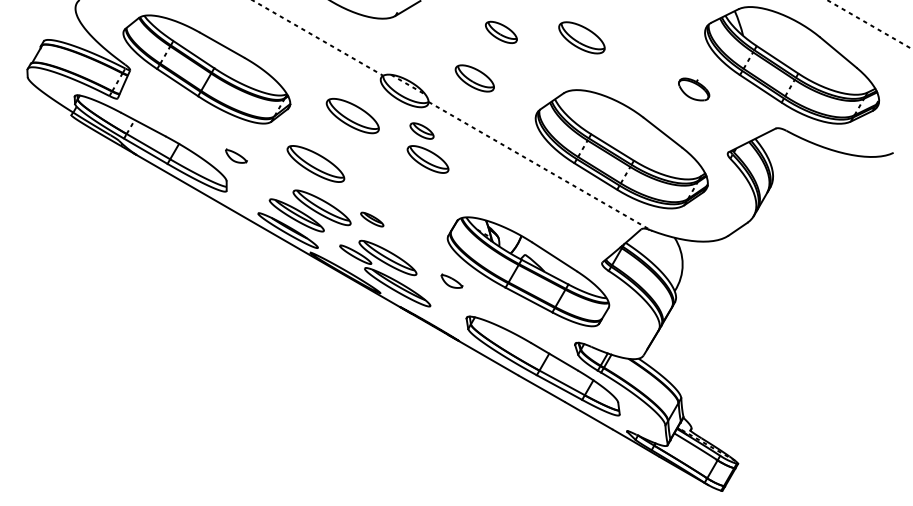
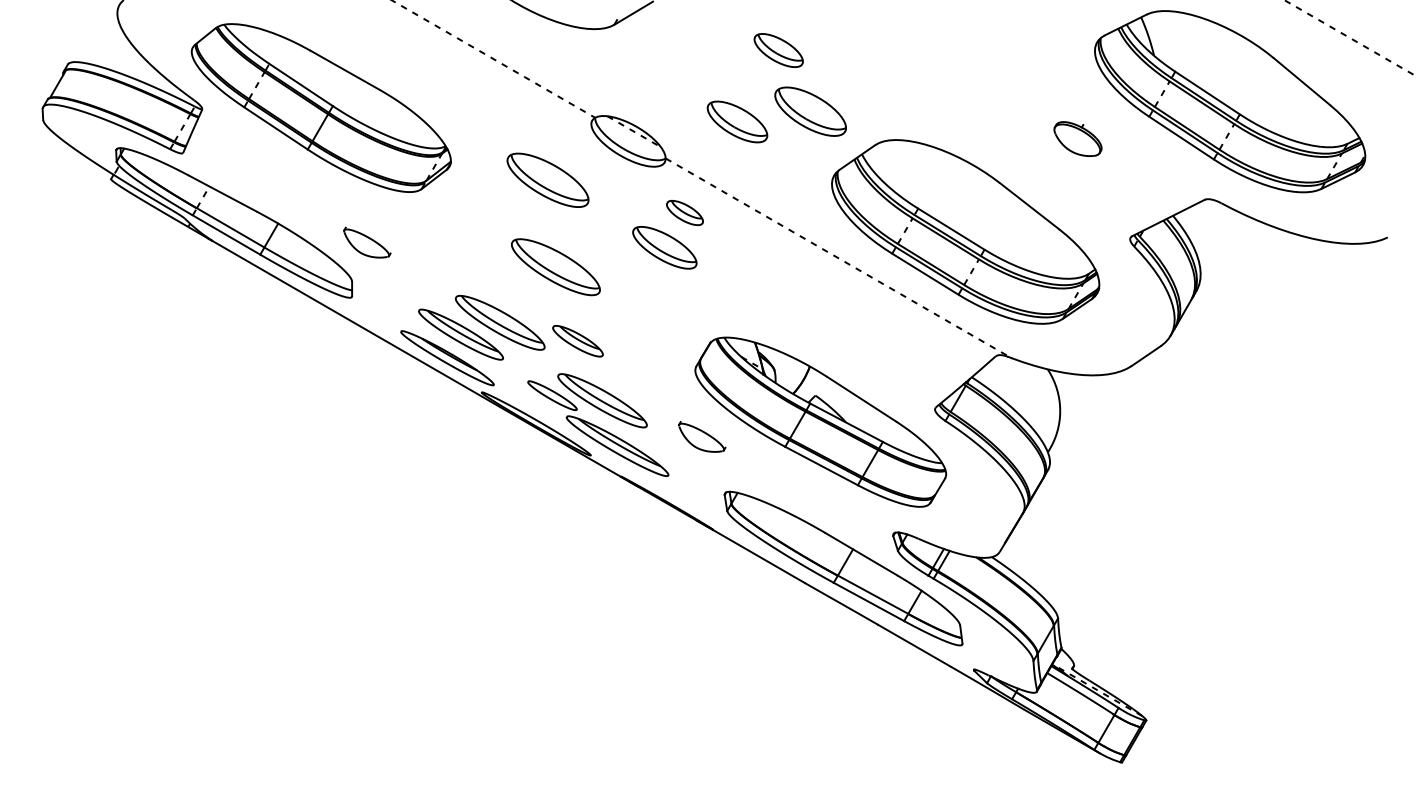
part: (581, 37) -> (809, 111), moved
part: (421, 130) -> (684, 212), moved
part: (236, 155) -> (367, 241), size x1.43
part: (315, 163) -> (555, 266), moved
part: (372, 219) -> (578, 340), size x1.43
part: (451, 280) -> (701, 435), size x1.43

